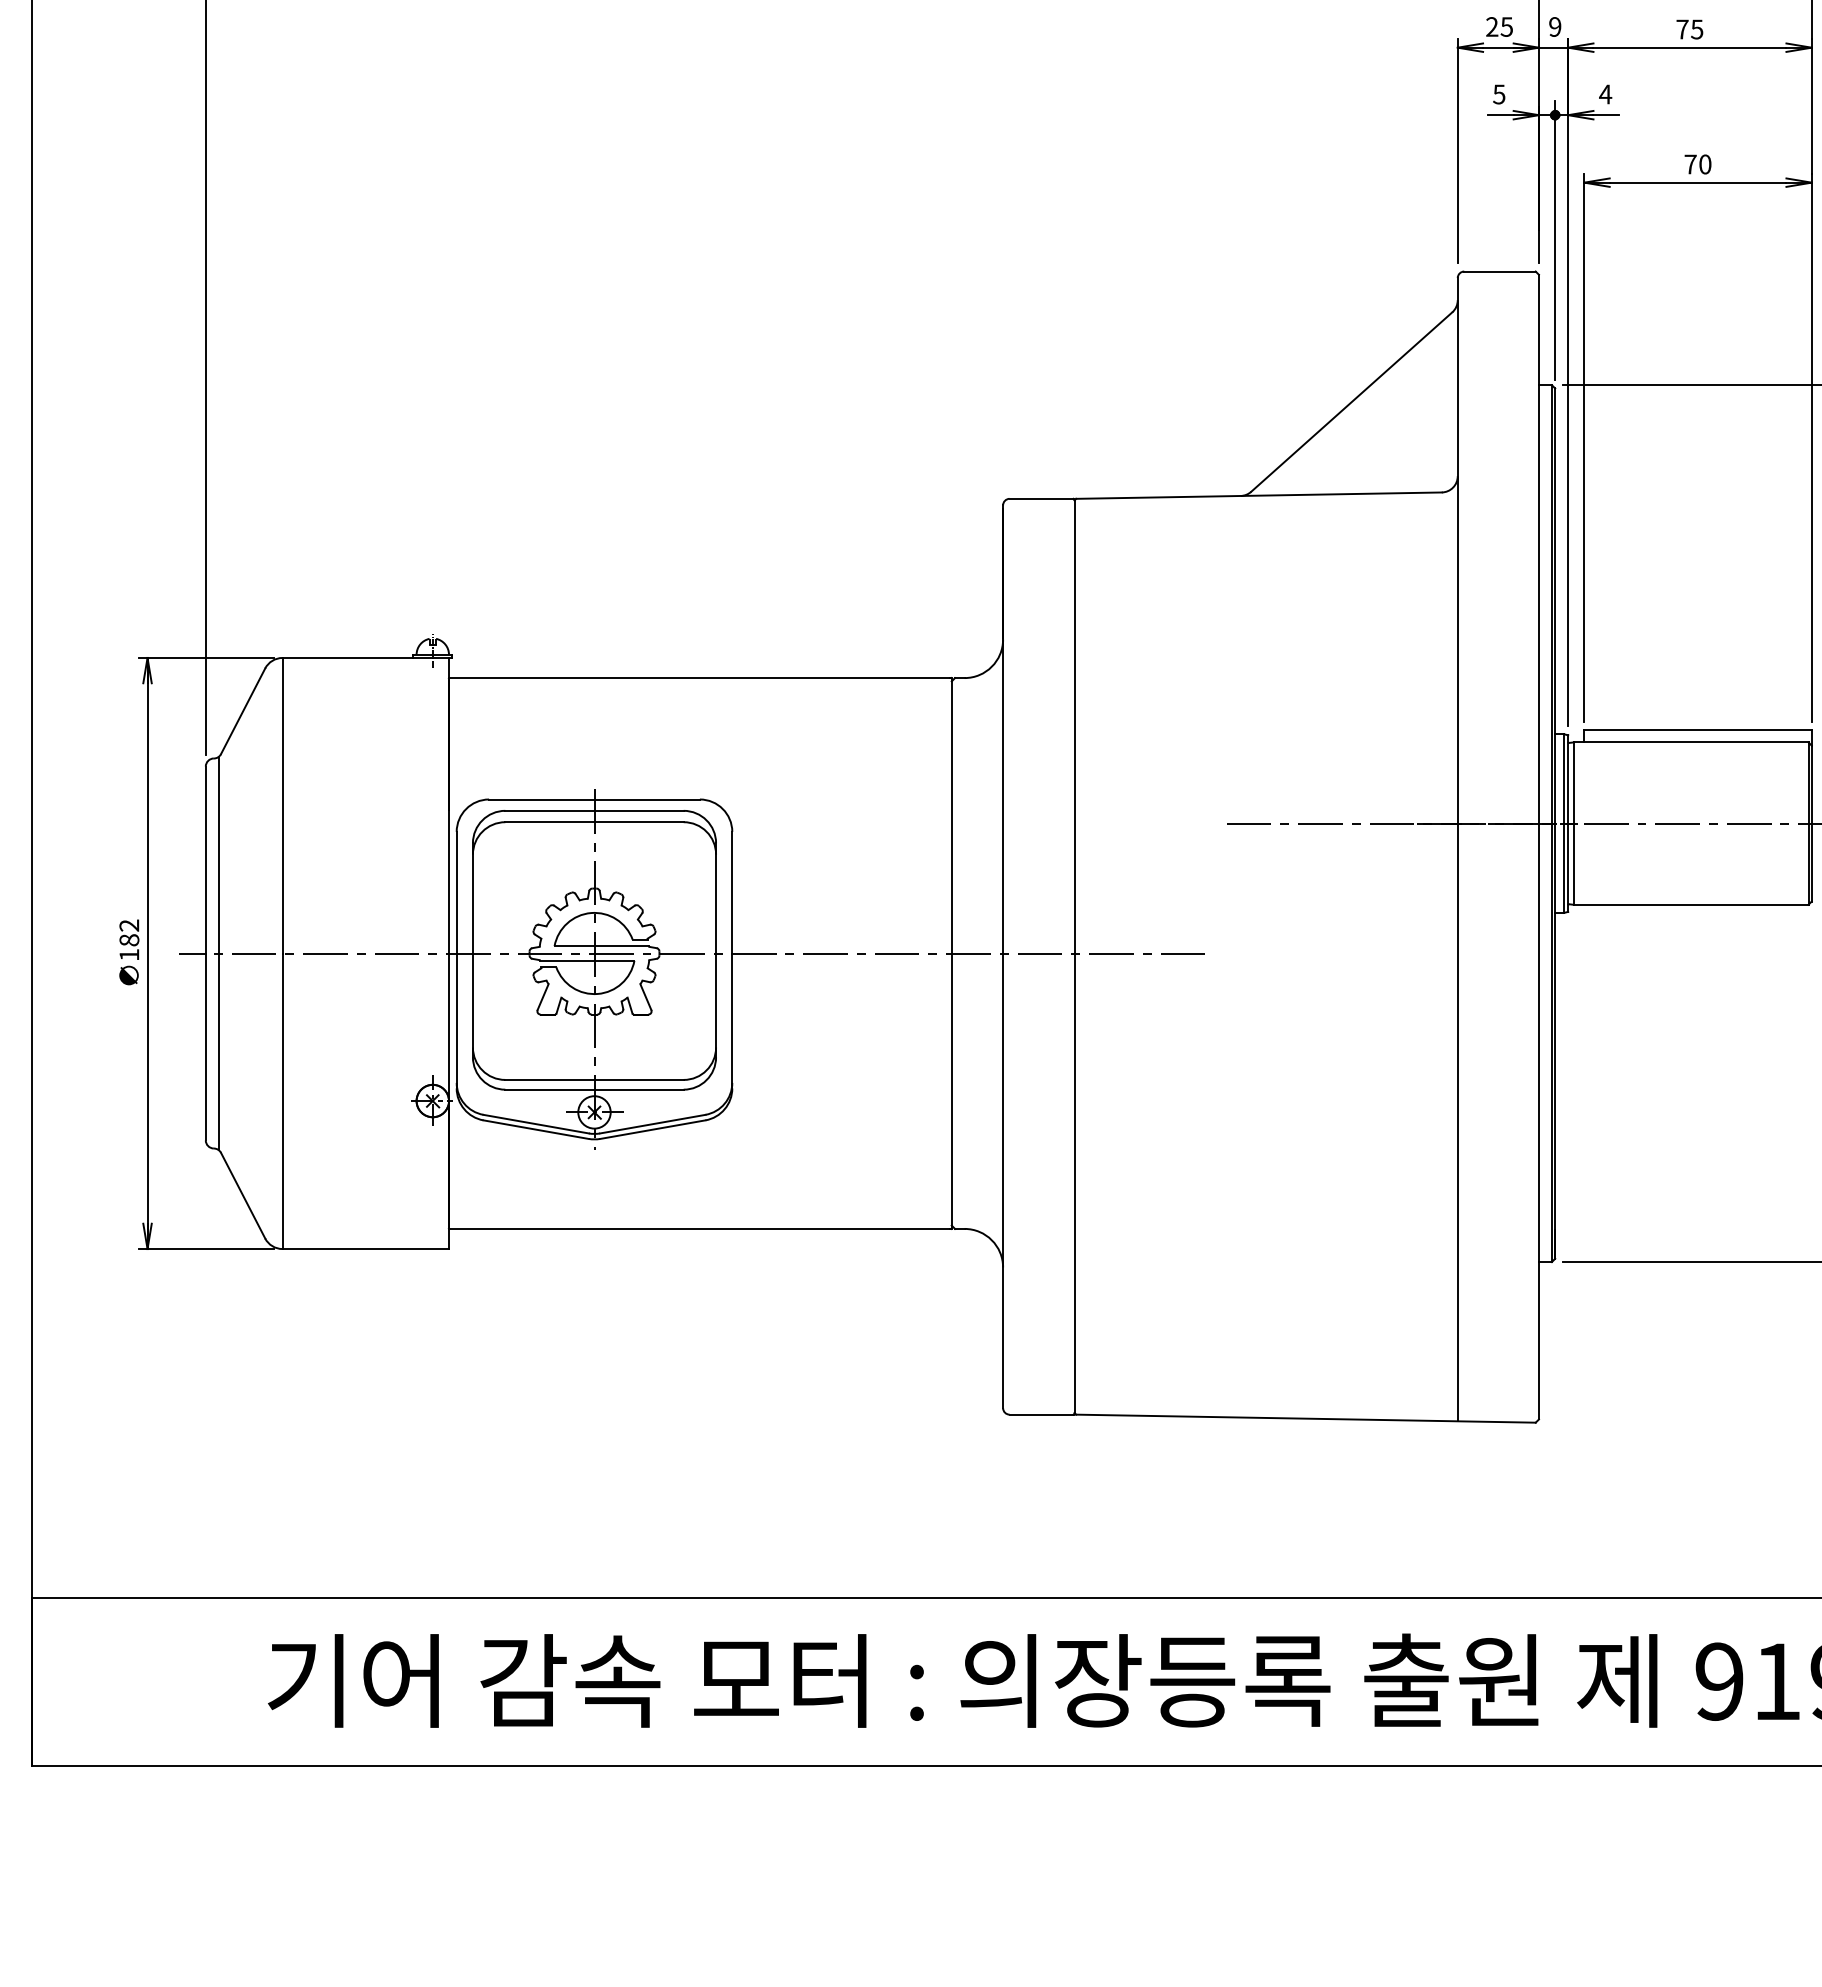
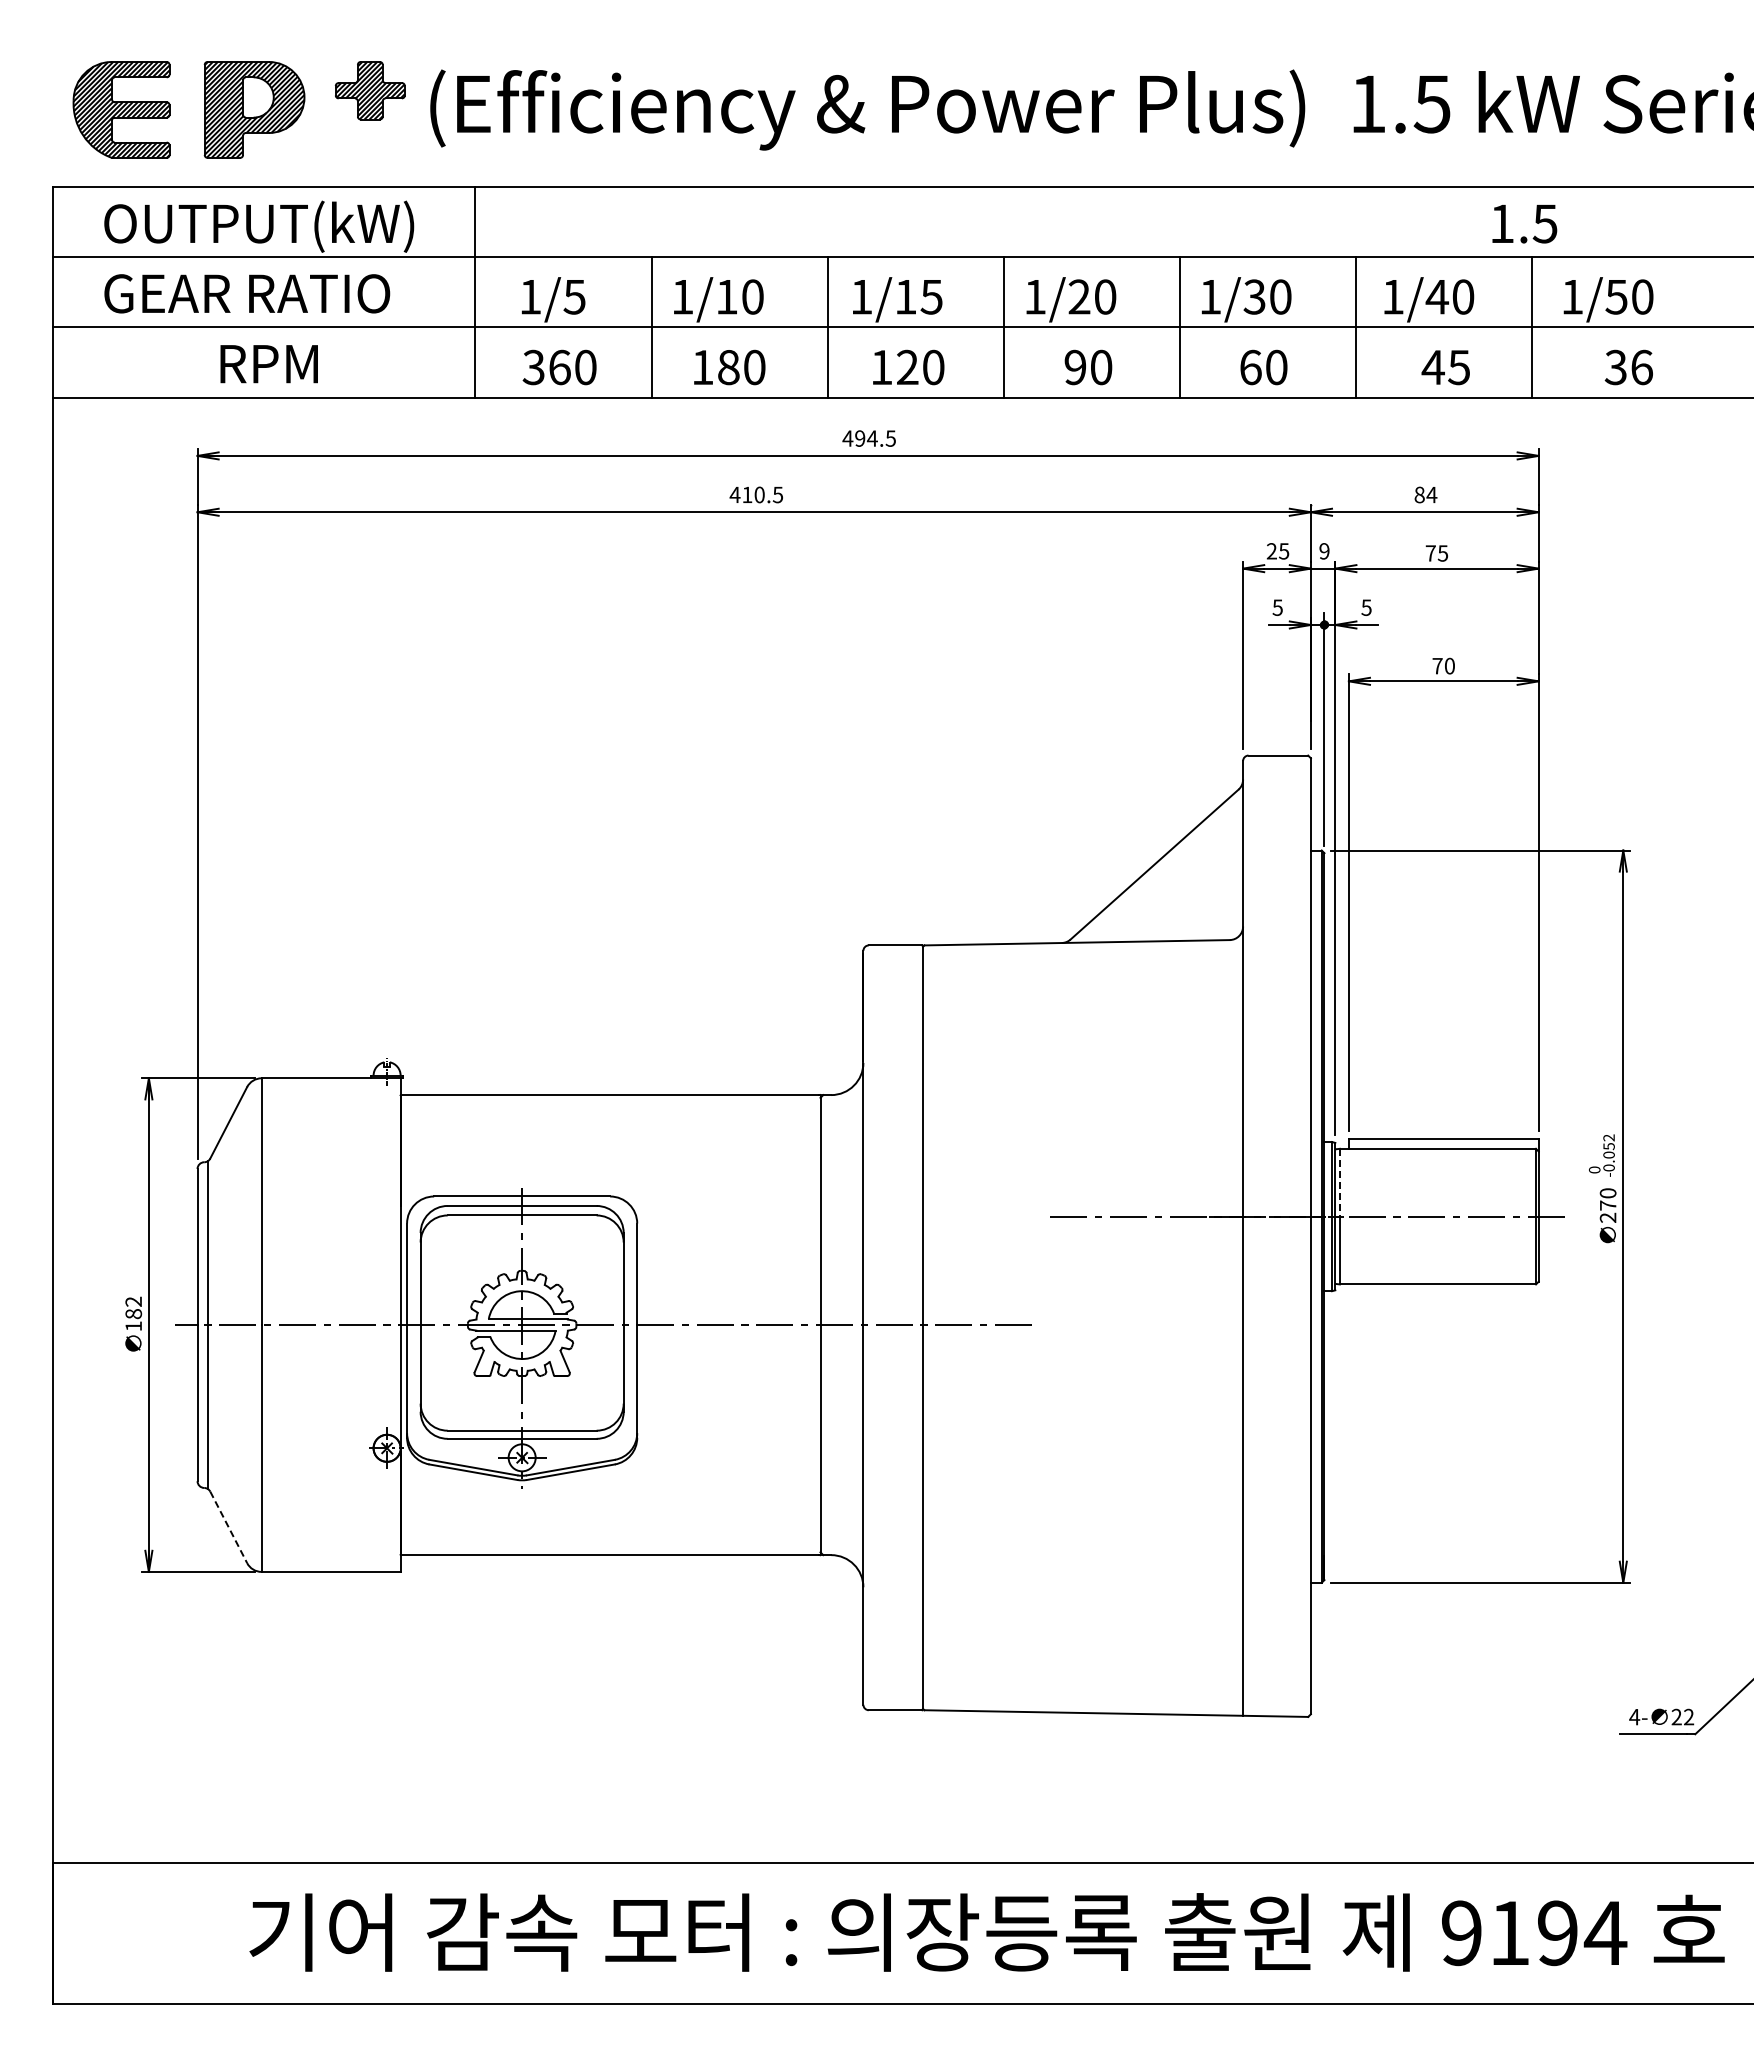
text: (1605, 94) -> (1366, 607), 4 -> 5
line: (1573, 782) -> (1339, 1182), solid -> dashed
line: (242, 1195) -> (228, 1527), solid -> dashed

